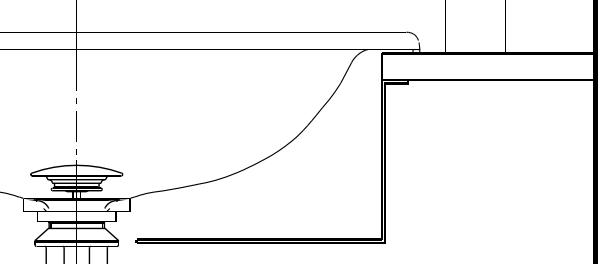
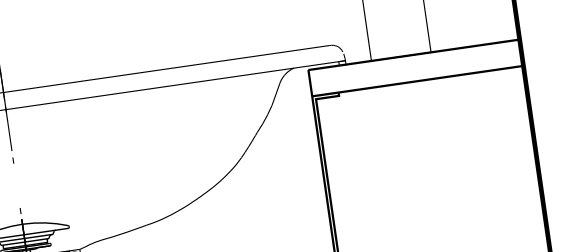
line: (76, 126) -> (16, 185), removed

